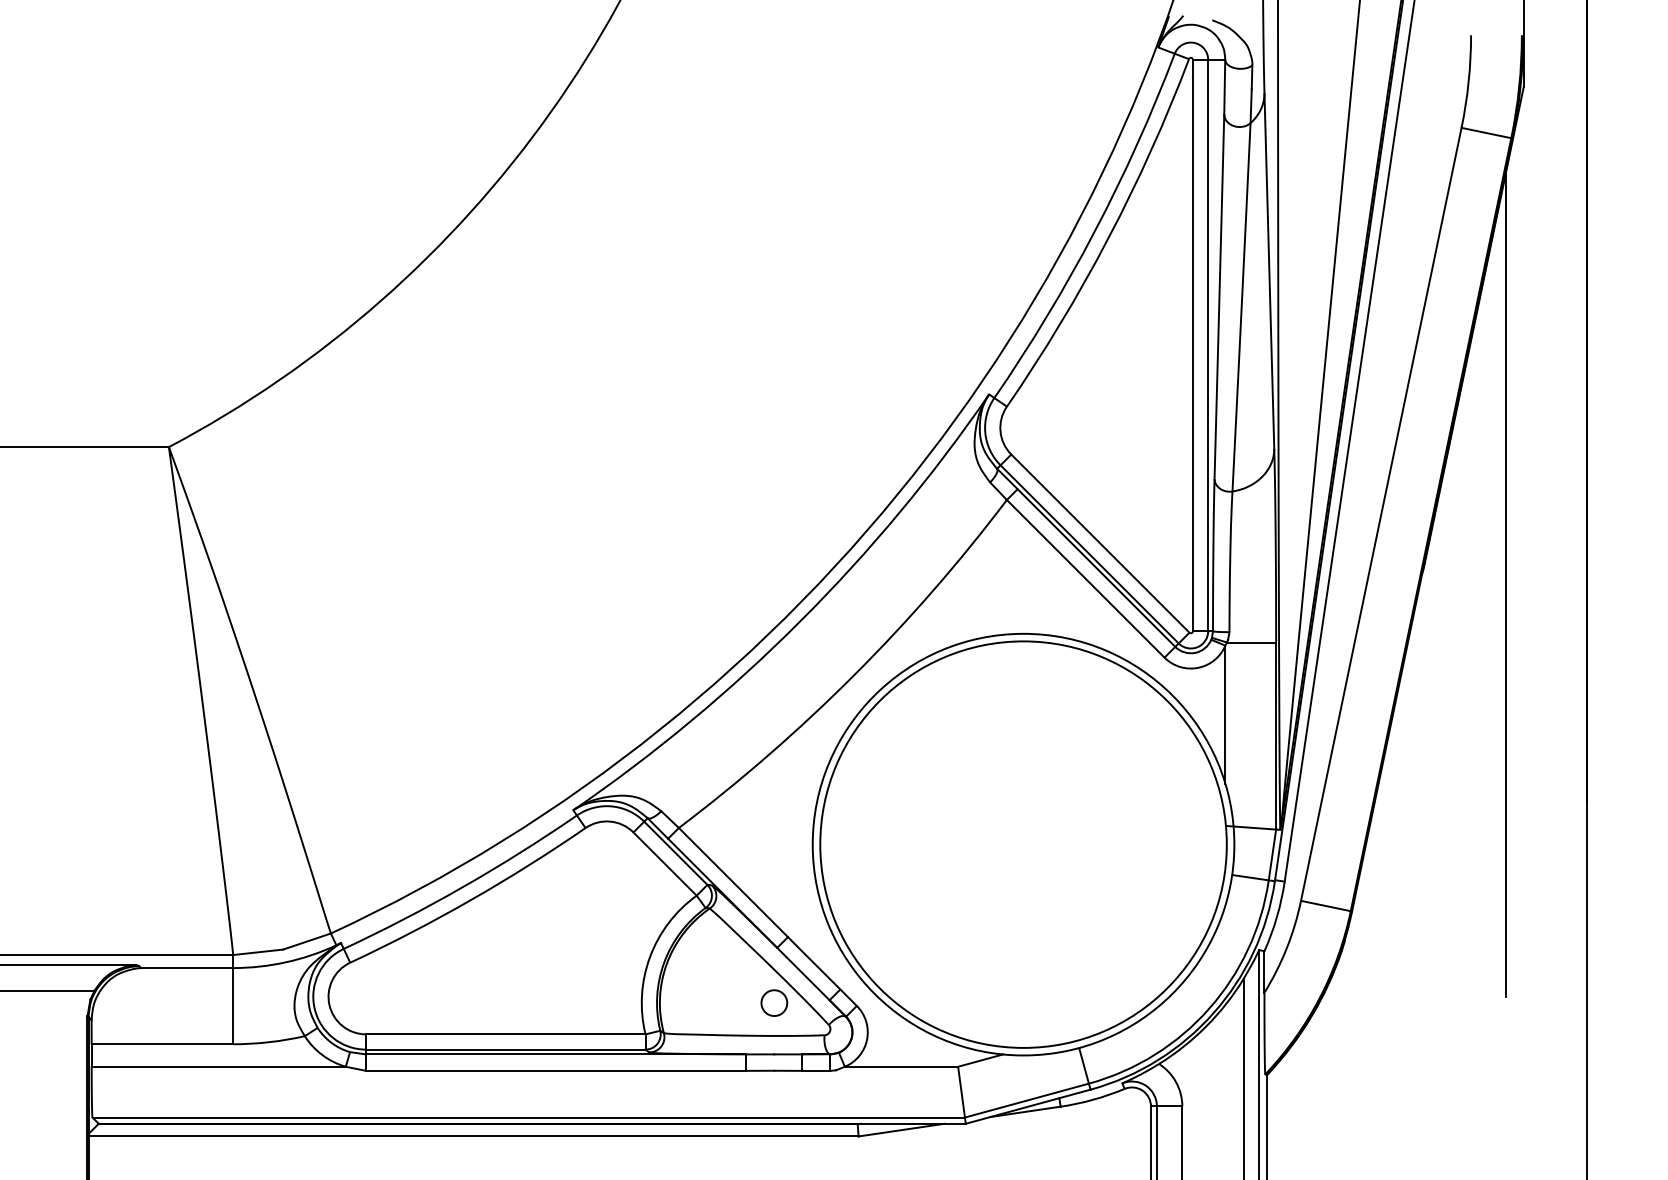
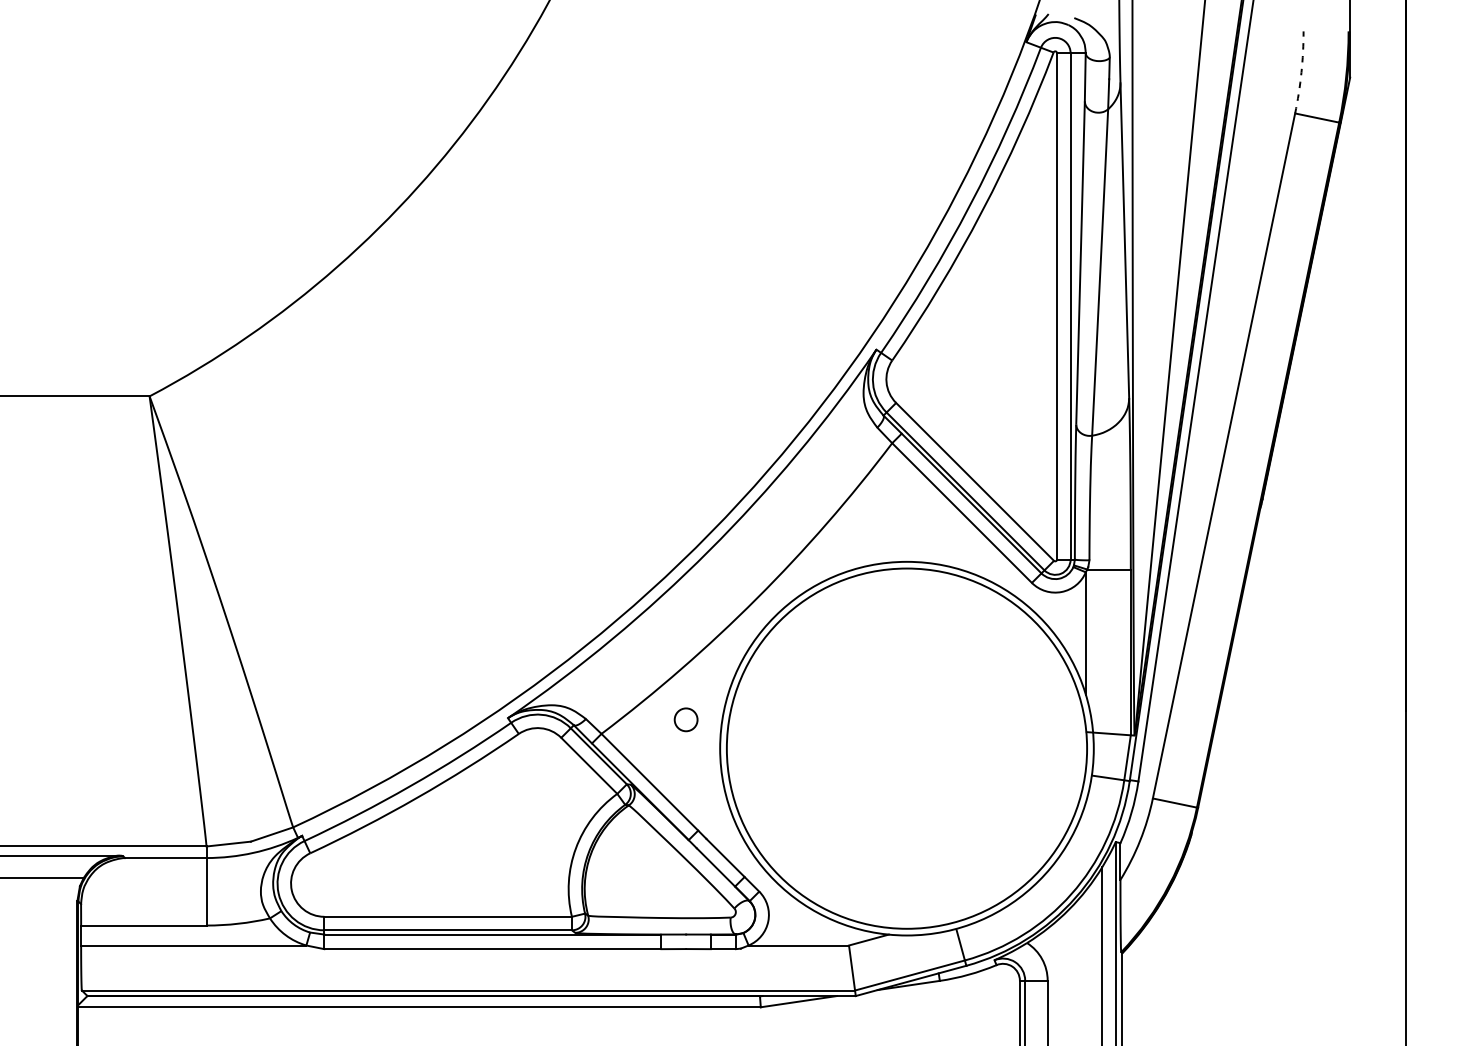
arc: (1468, 81) -> (1301, 72), solid -> dashed
line: (1505, 585) -> (1334, 519), removed
circle: (774, 1002) -> (686, 719), moved

